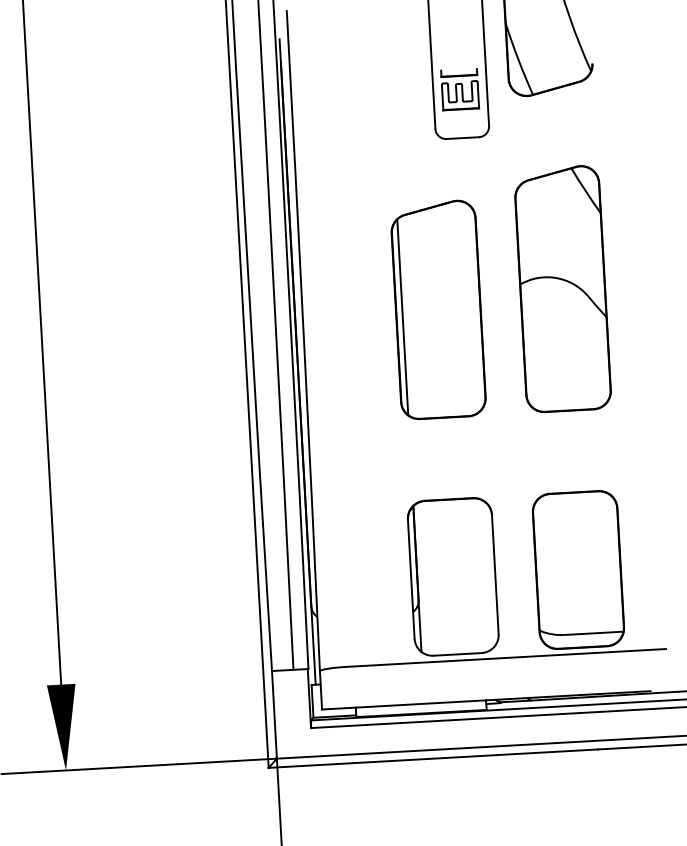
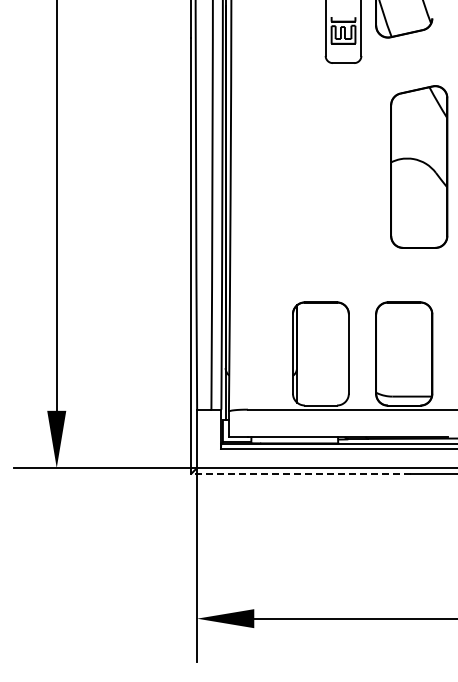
part: (563, 288) -> (419, 166), moved
part: (437, 308) -> (320, 175), removed
line: (434, 758) -> (301, 473), solid -> dashed

